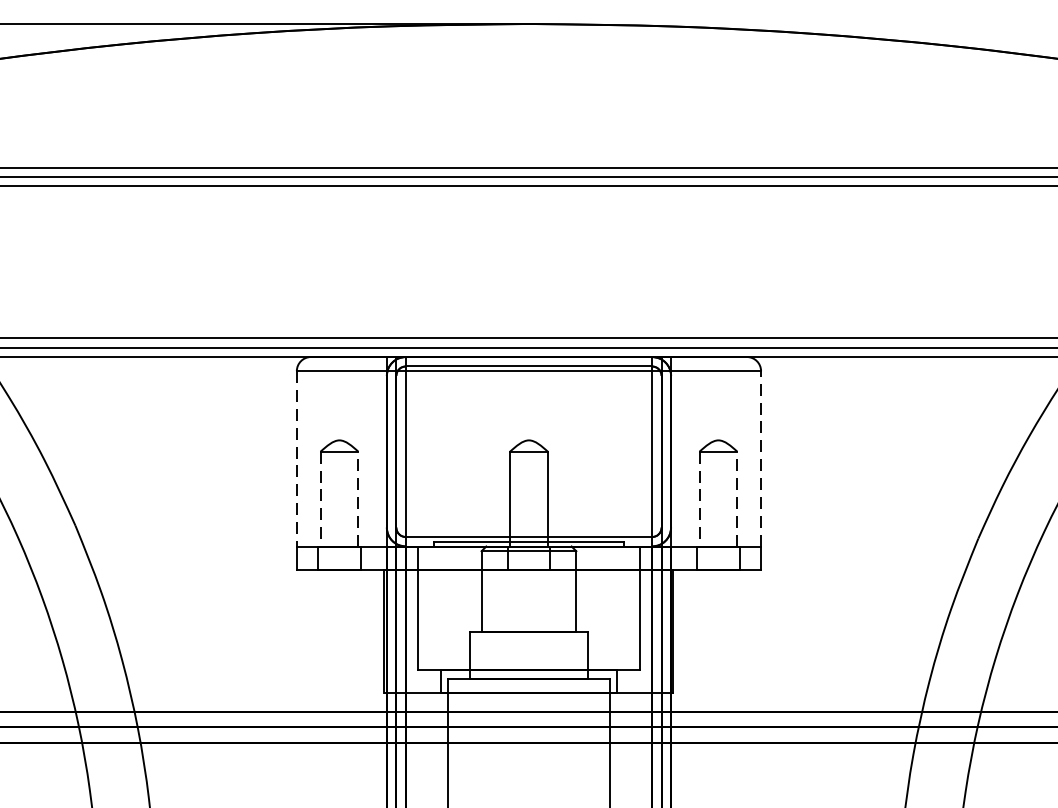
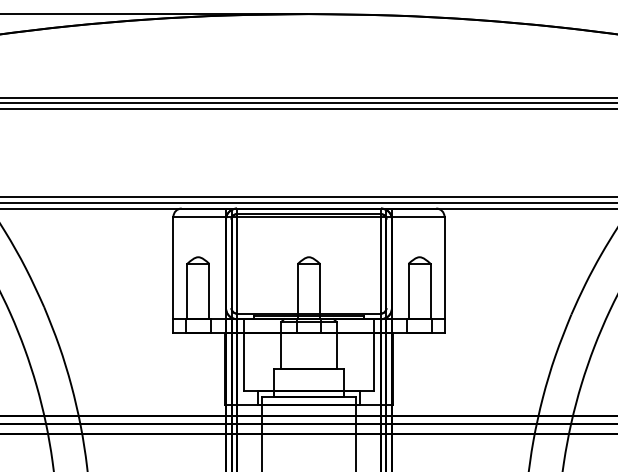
line: (761, 457) -> (444, 267), dashed -> solid
line: (296, 459) -> (173, 268), dashed -> solid
line: (320, 499) -> (187, 291), dashed -> solid
line: (358, 499) -> (209, 291), dashed -> solid
line: (699, 499) -> (408, 291), dashed -> solid
line: (737, 499) -> (430, 291), dashed -> solid

